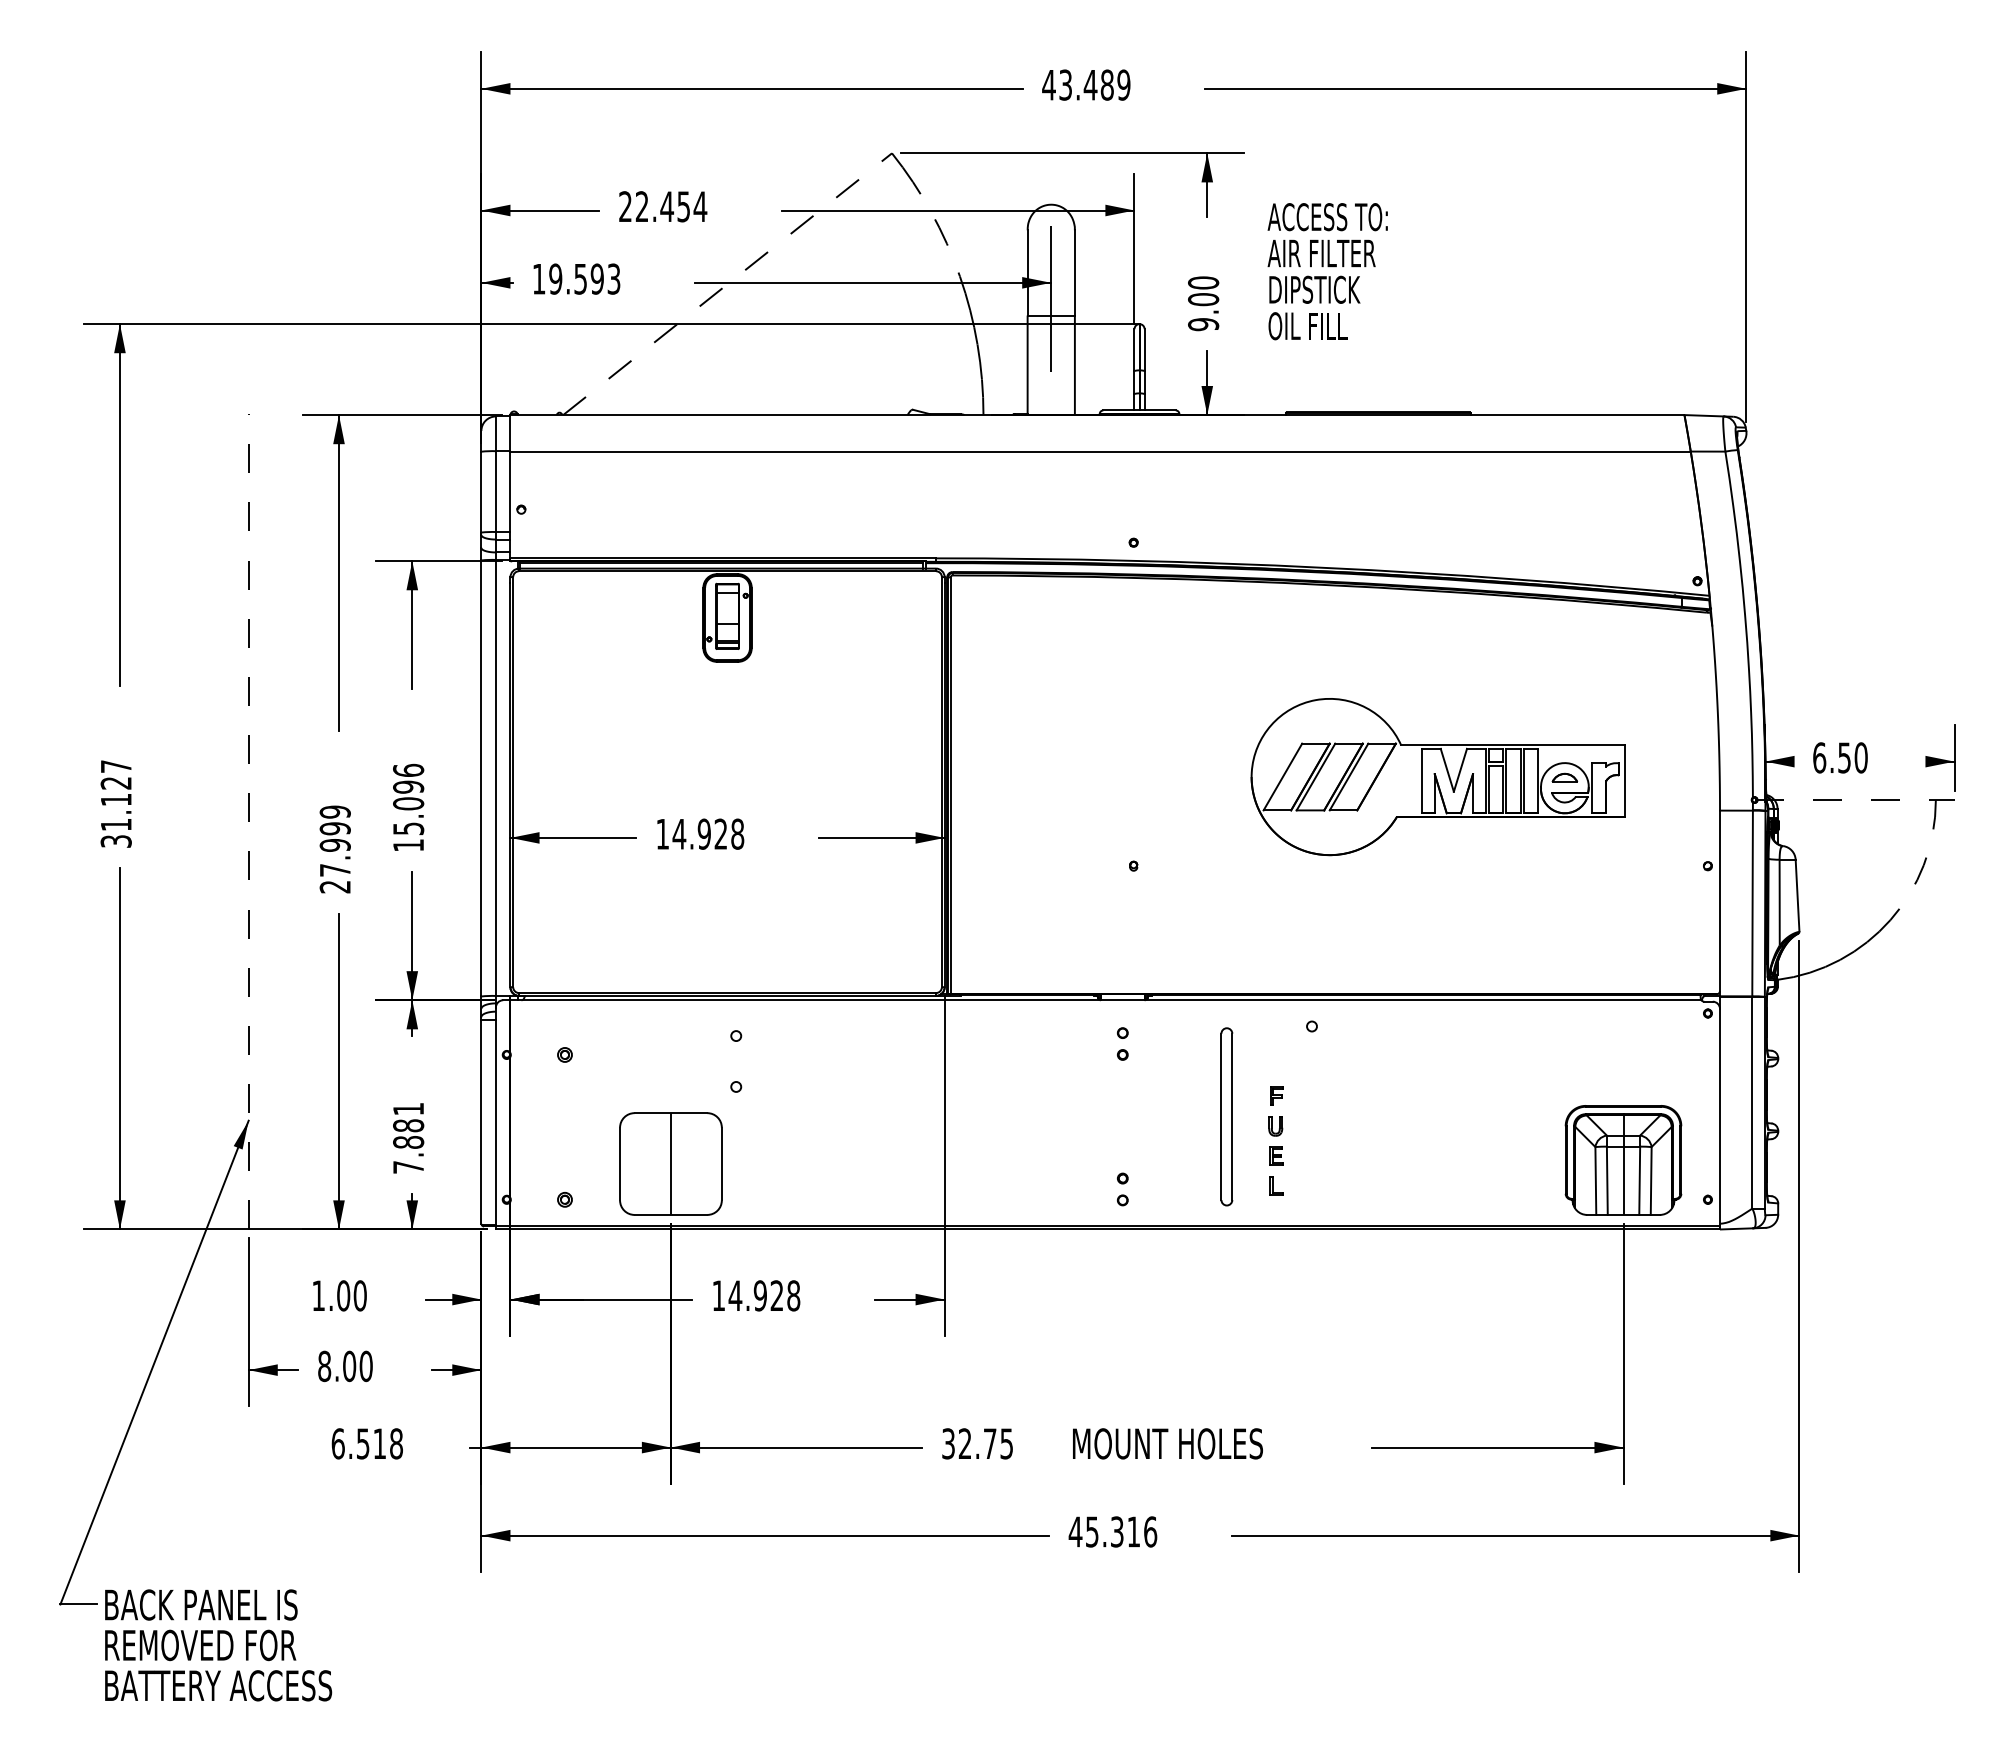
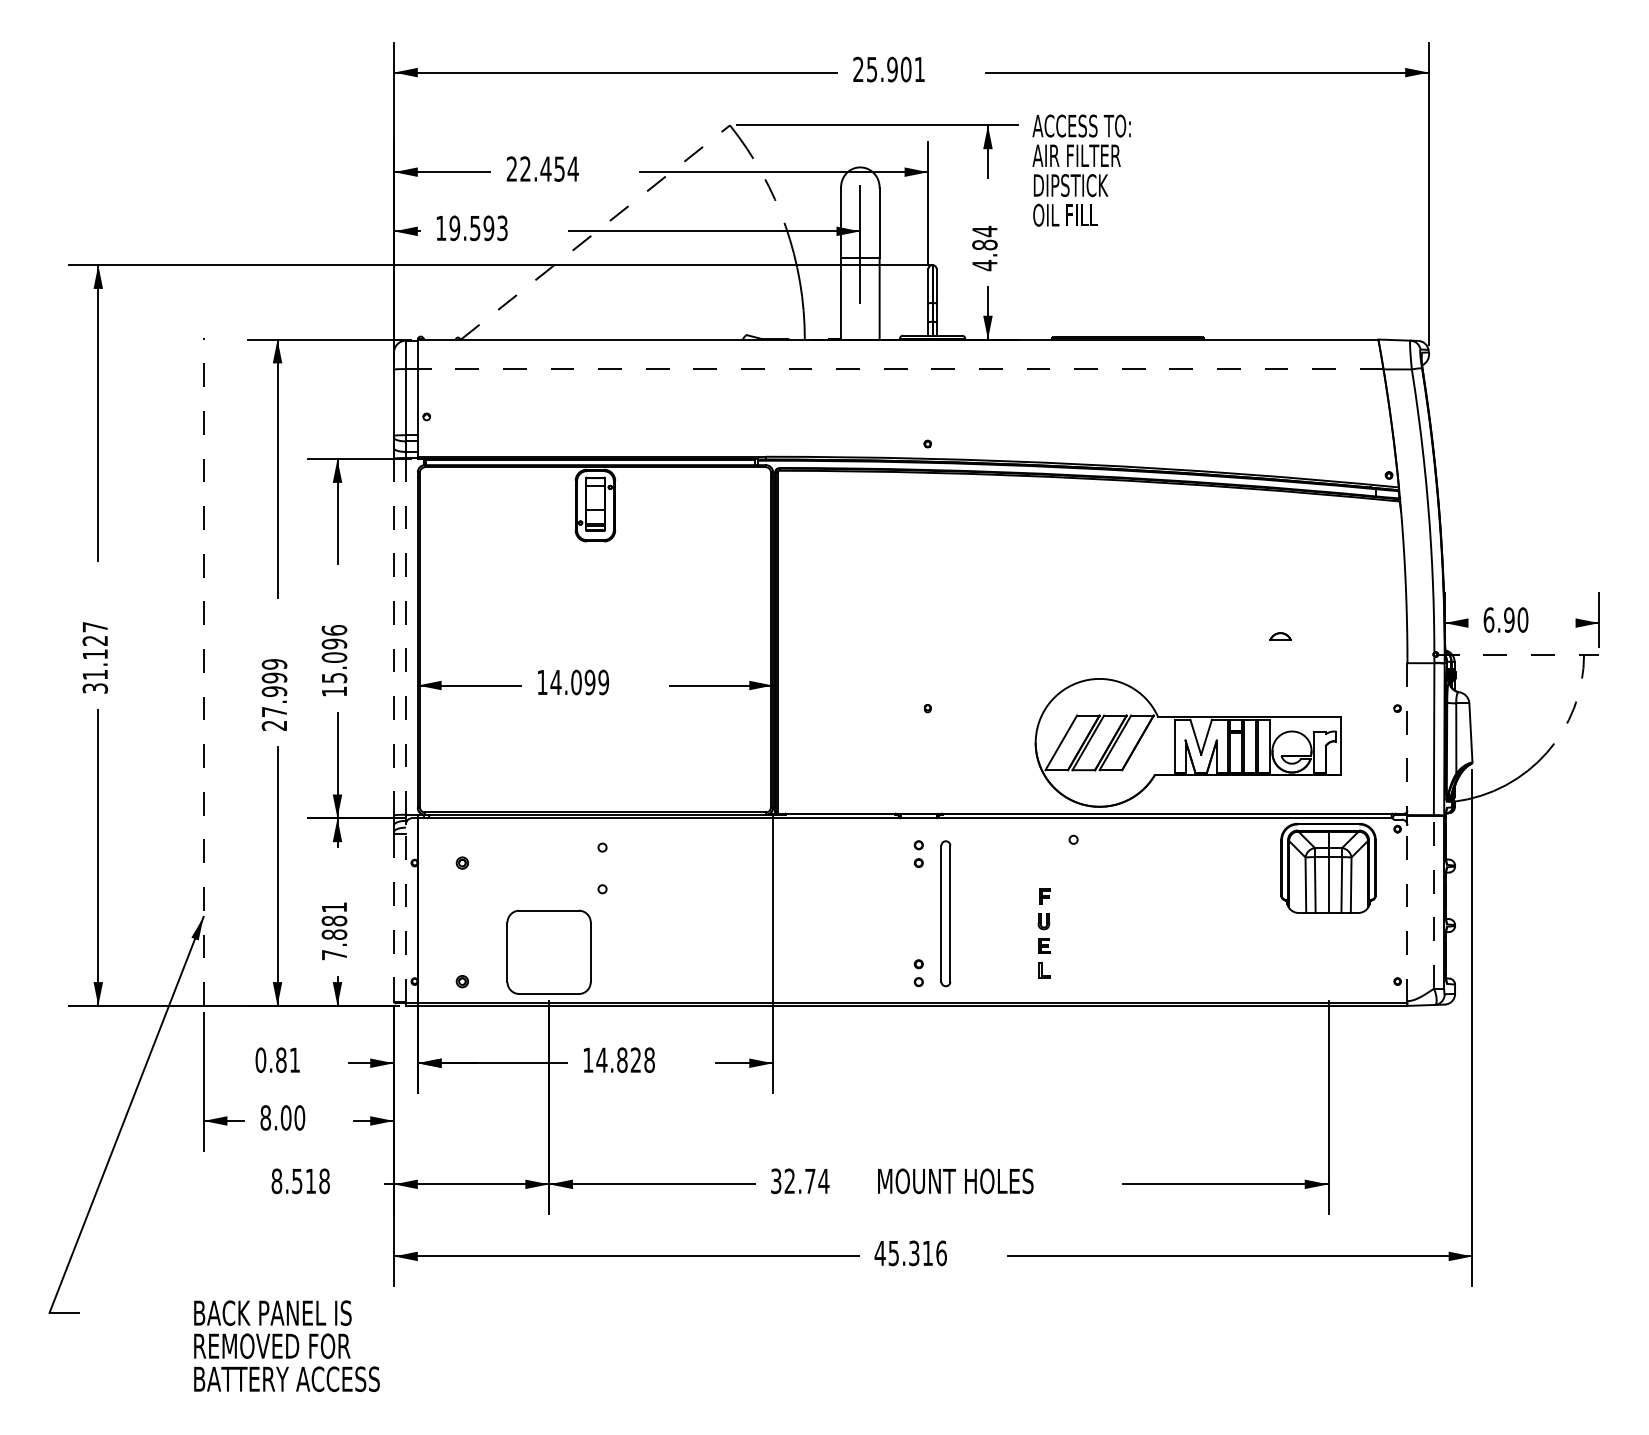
text: (1086, 84) -> (889, 69), 43.489 -> 25.901
text: (1327, 271) -> (1081, 170), moved
text: (1203, 303) -> (984, 248), 9.00 -> 4.84
line: (1100, 451) -> (900, 369), solid -> dashed
text: (1844, 757) -> (1509, 619), 6.50 -> 6.90
line: (481, 777) -> (394, 636), solid -> dashed
part: (1437, 777) -> (1187, 743), moved
line: (495, 778) -> (405, 636), solid -> dashed
text: (720, 833) -> (589, 681), 14.928 -> 14.099
line: (1720, 903) -> (1407, 739), solid -> dashed
line: (1752, 1102) -> (1434, 902), solid -> dashed
line: (495, 1116) -> (405, 913), solid -> dashed
part: (1226, 1116) -> (945, 913), moved
line: (1720, 1116) -> (1407, 913), solid -> dashed
line: (481, 1121) -> (394, 917), solid -> dashed
part: (1623, 1160) -> (1328, 868), moved
line: (670, 1163) -> (548, 951), removed
text: (339, 1295) -> (277, 1059), 1.00 -> 0.81
text: (759, 1295) -> (621, 1059), 14.928 -> 14.828
text: (337, 1443) -> (276, 1181), 6.518 -> 8.518
text: (1006, 1443) -> (823, 1181), 32.75 -> 32.74
text: (218, 1645) -> (286, 1346), moved

